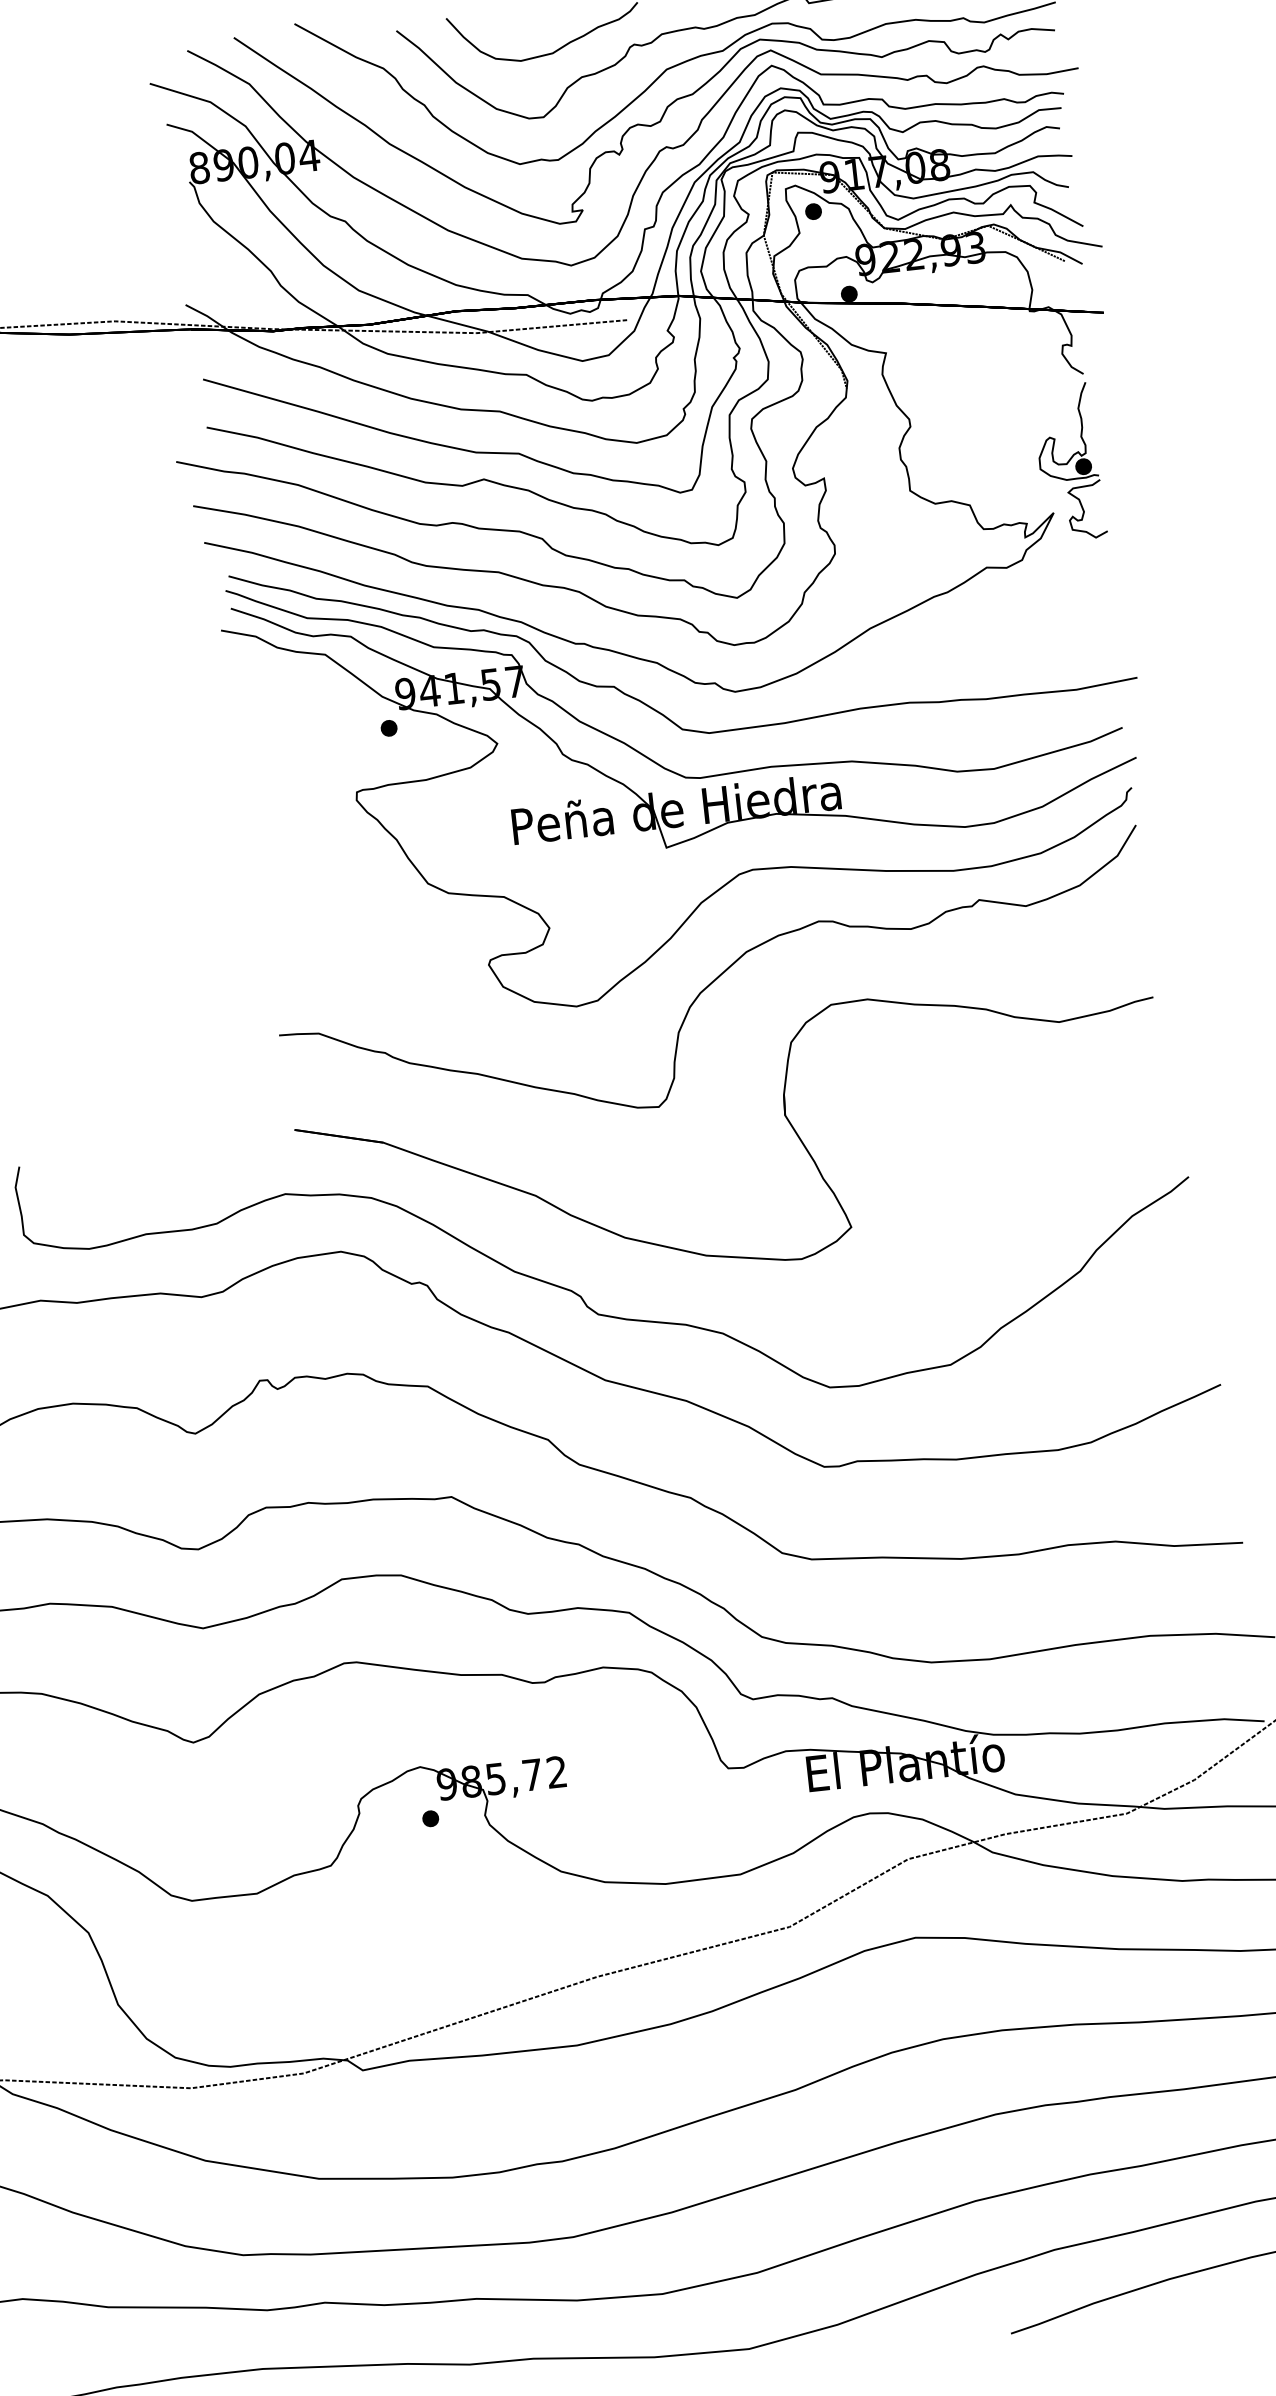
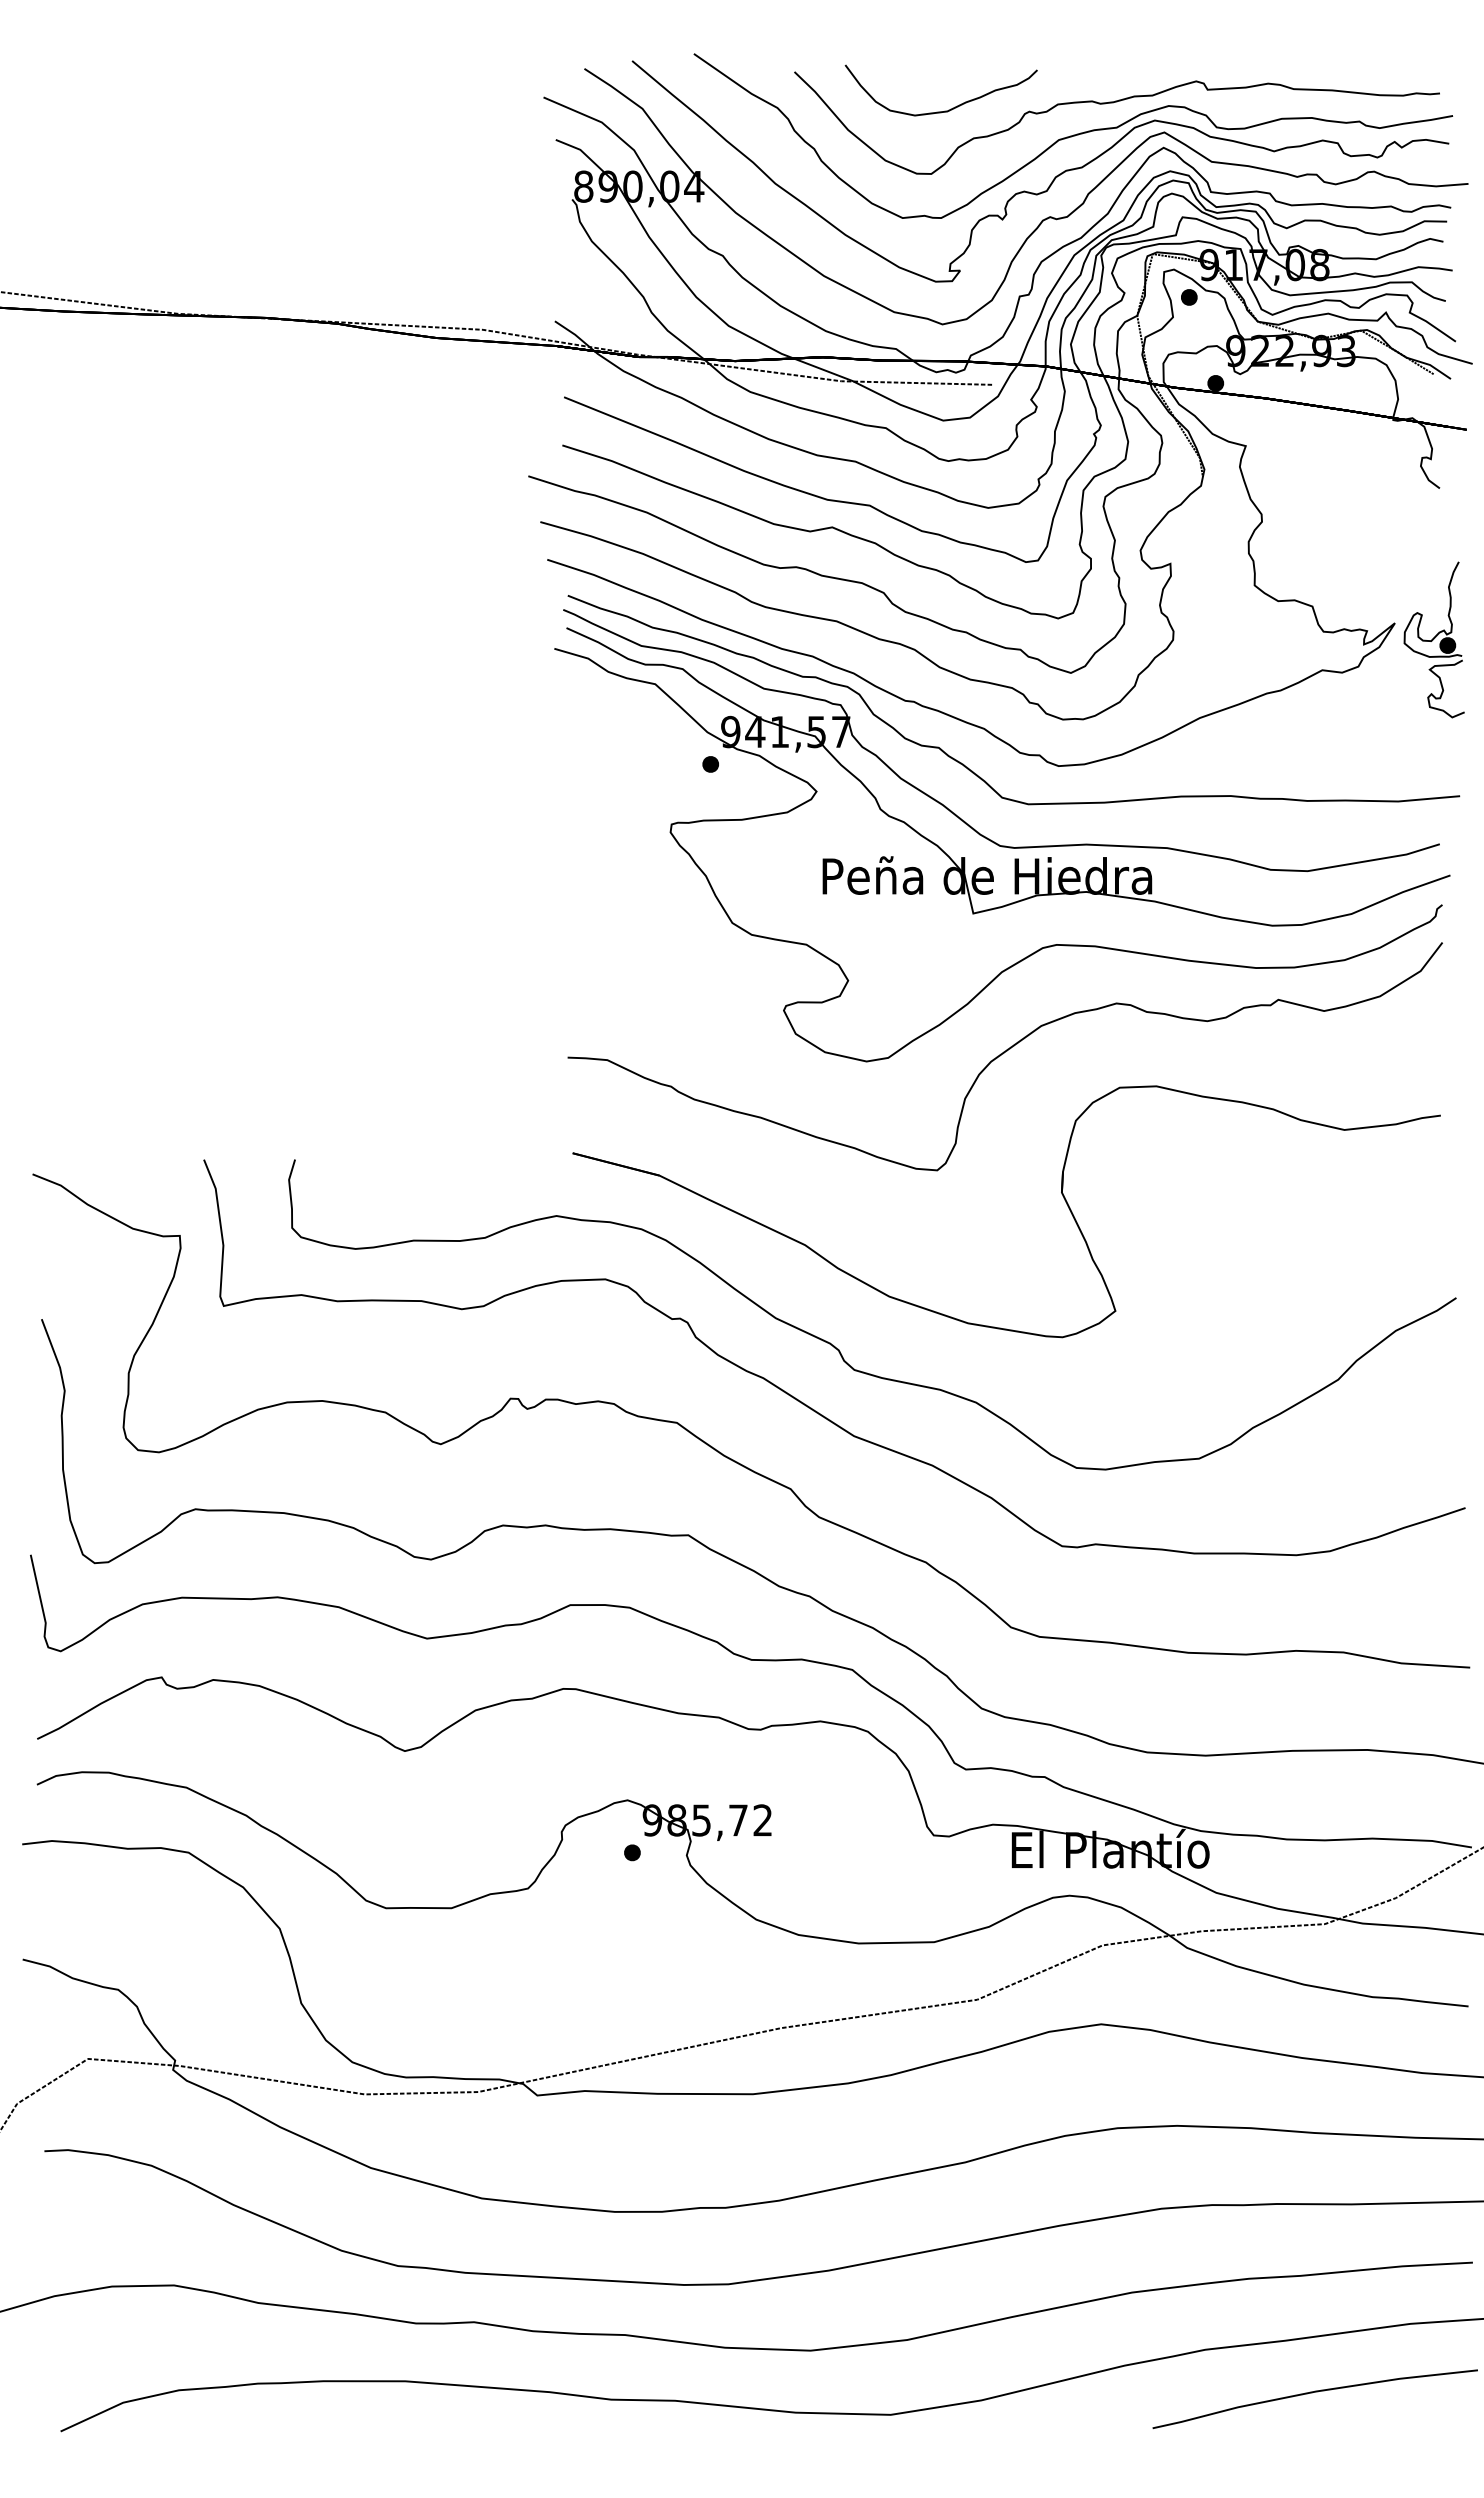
part: (1068, 462) -> (1433, 639), moved

